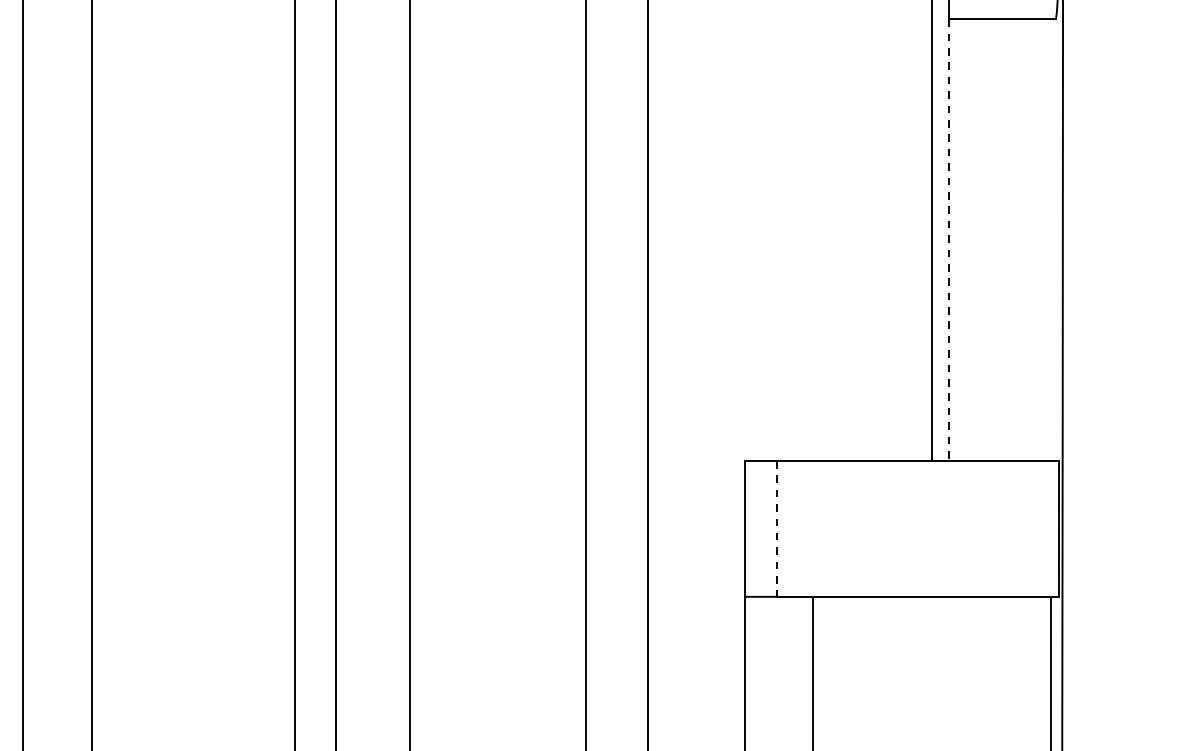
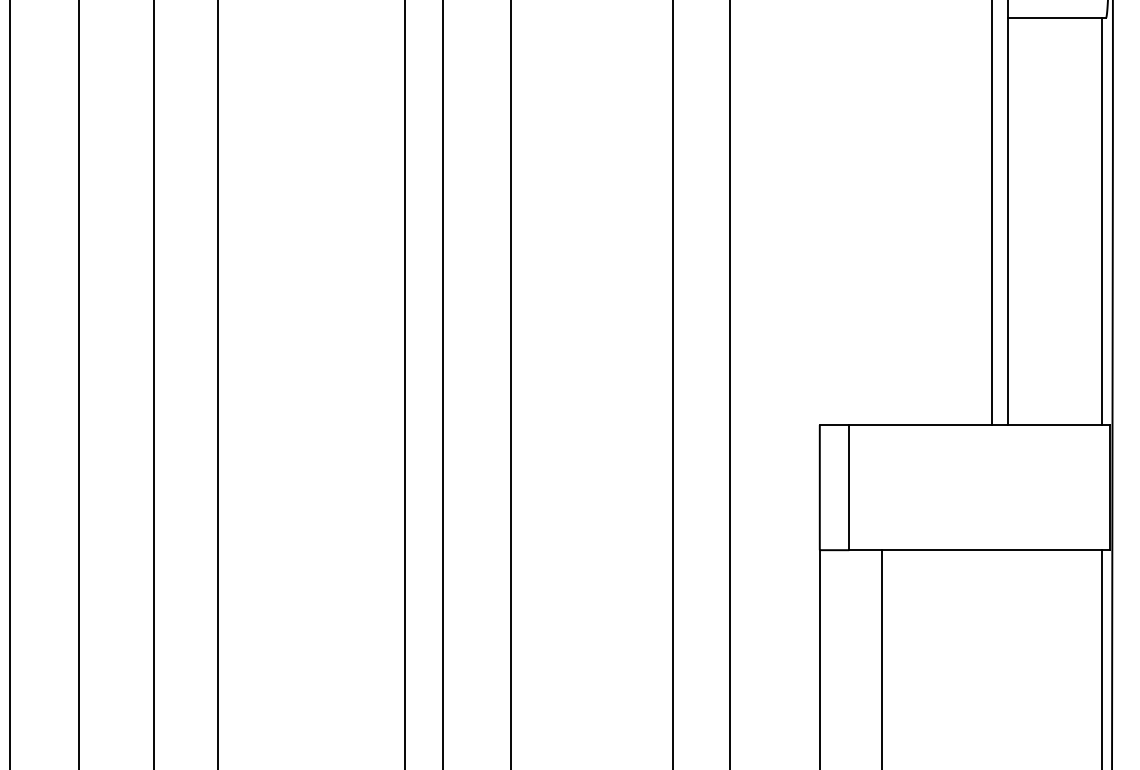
line: (1050, 239) -> (1101, 220), added
line: (948, 240) -> (1007, 221), dashed -> solid
line: (777, 528) -> (849, 487), dashed -> solid

